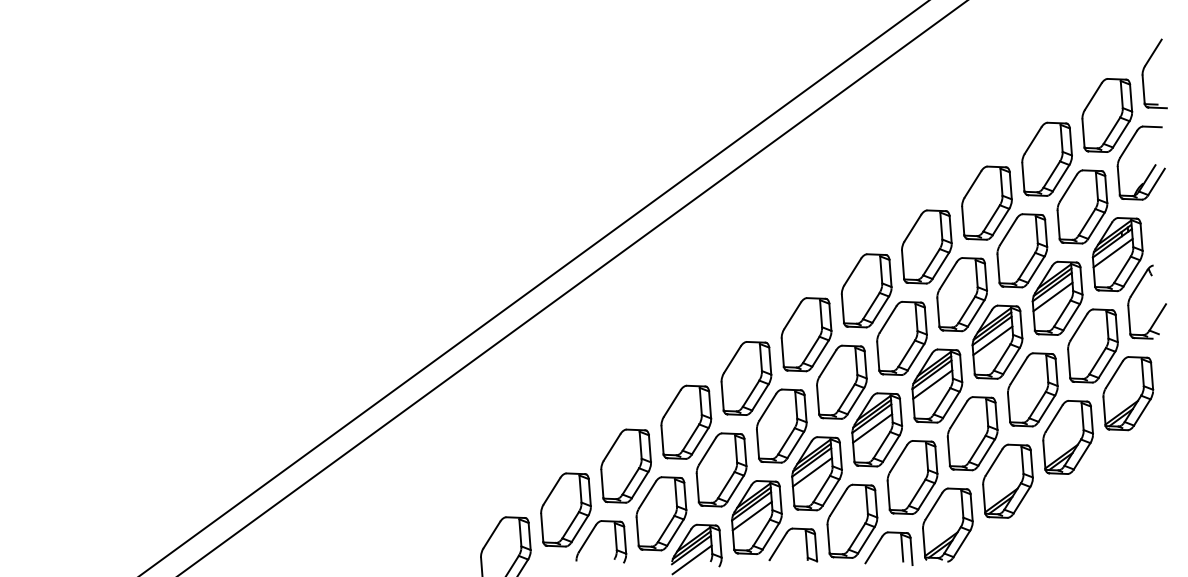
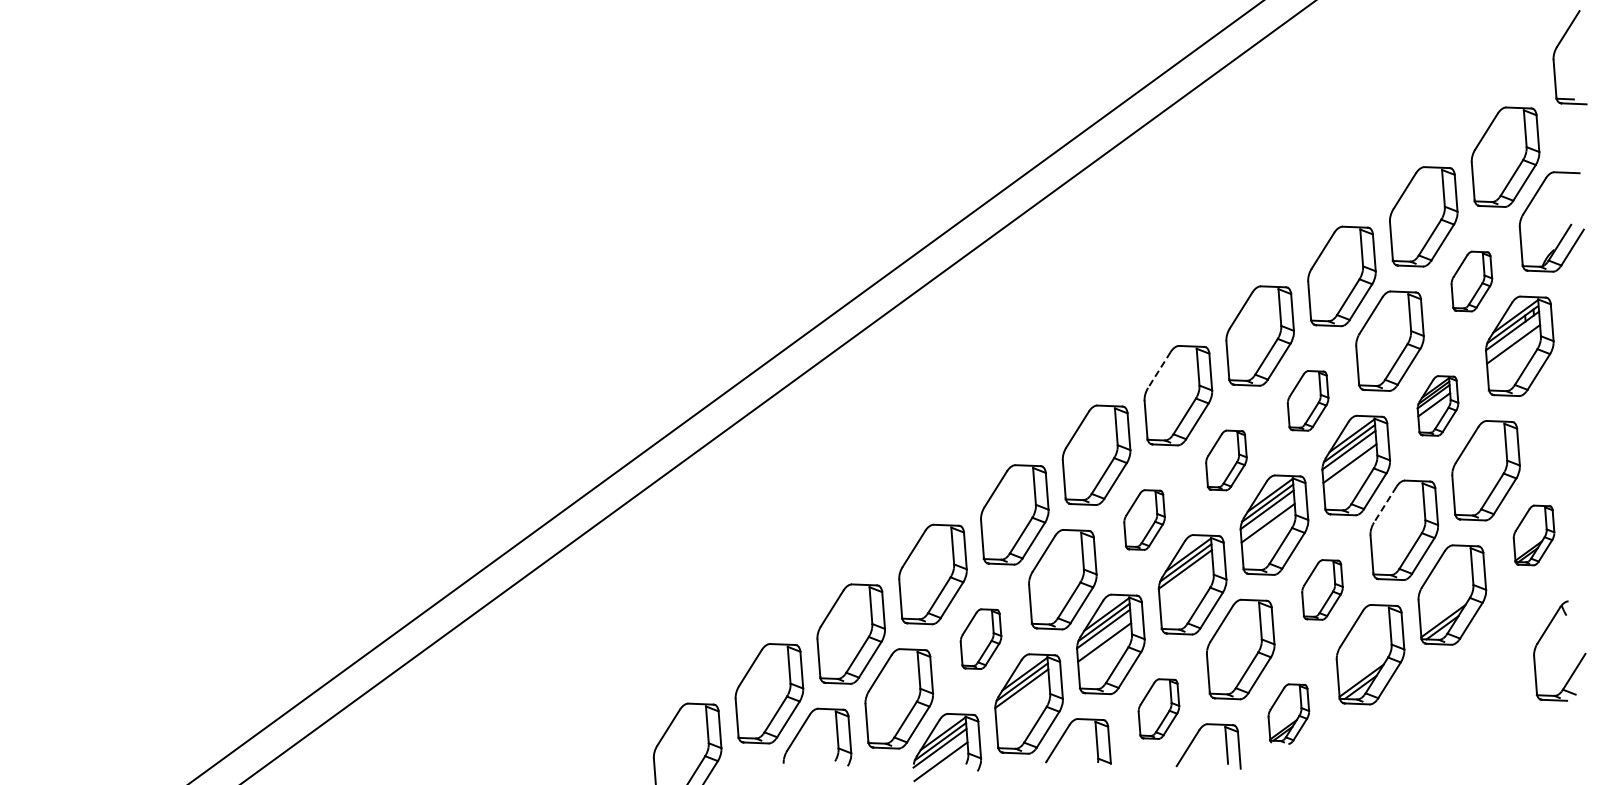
part: (1144, 70) -> (1555, 53), moved
part: (1082, 206) -> (1471, 281), size x0.6
line: (852, 272) -> (1159, 370), solid -> dashed
part: (1133, 293) -> (1541, 639), moved
part: (961, 294) -> (1307, 400), size x0.6
part: (1057, 298) -> (1437, 405), size x0.6
part: (902, 338) -> (1226, 460), size x0.6
line: (1019, 371) -> (1385, 505), solid -> dashed
part: (841, 381) -> (1144, 519), size x0.6
part: (1127, 393) -> (1533, 535), size x0.6
line: (871, 428) -> (1185, 582), removed
part: (972, 433) -> (1322, 589), size x0.6
part: (721, 469) -> (980, 638), size x0.6
line: (752, 515) -> (1022, 701), removed
part: (852, 520) -> (1158, 708), size x0.6
part: (947, 524) -> (1288, 713), size x0.6

